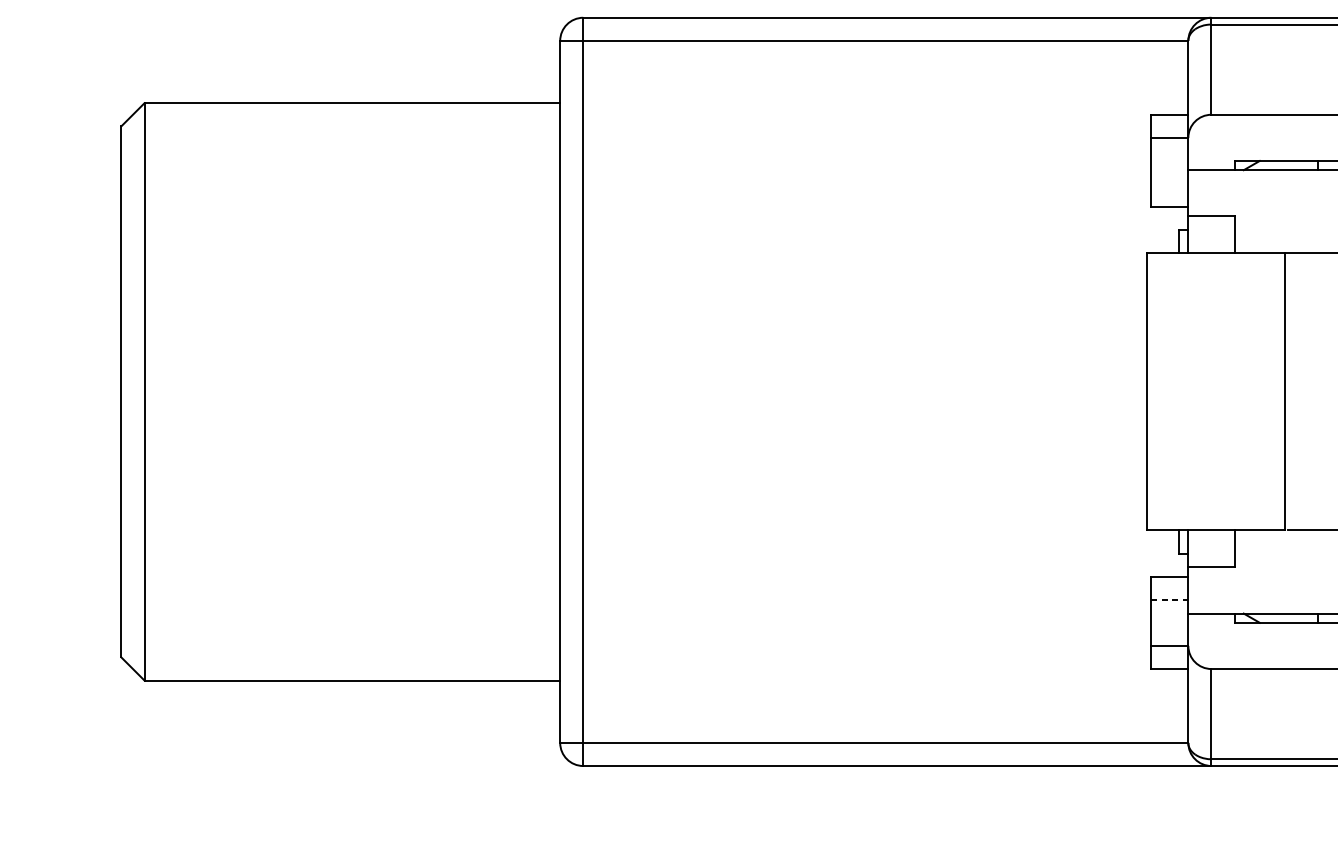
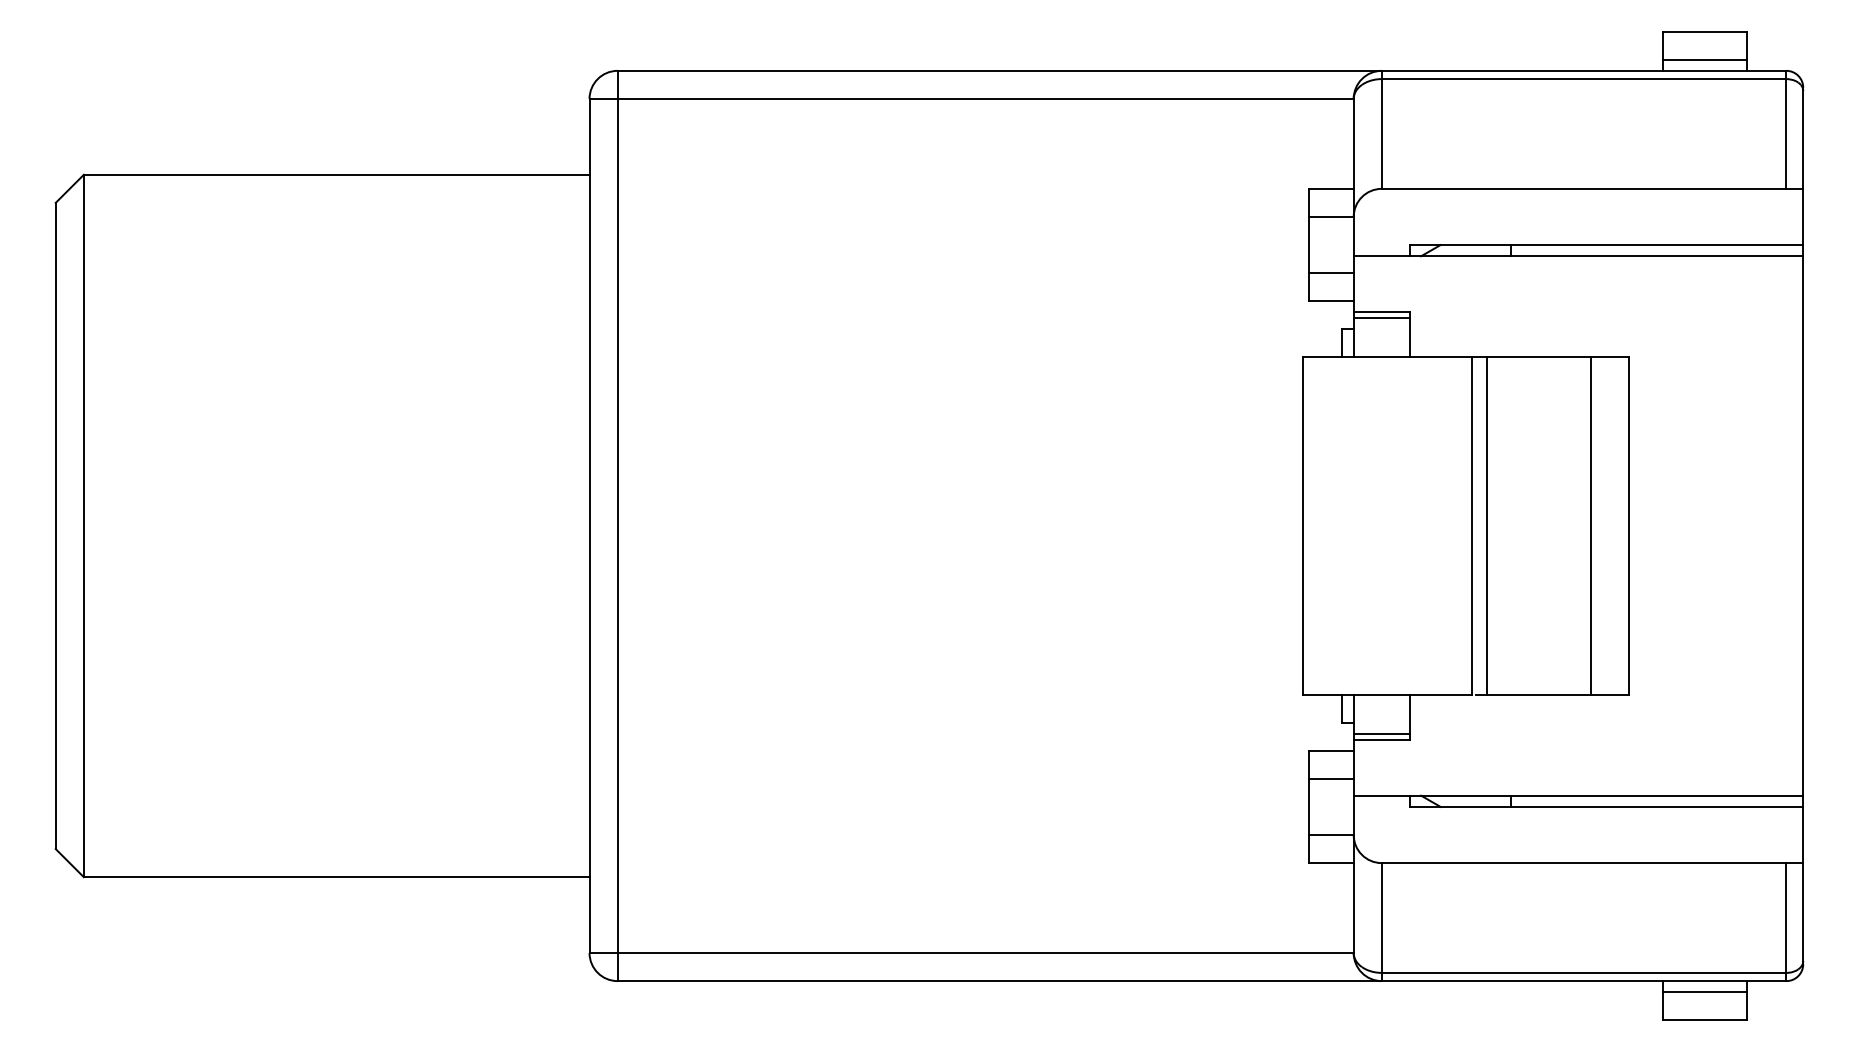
line: (1169, 184) -> (1330, 273), added
line: (1211, 221) -> (1381, 318), added
line: (1297, 391) -> (1486, 525), added
line: (1211, 562) -> (1381, 733), added
line: (1170, 599) -> (1331, 778), dashed -> solid

